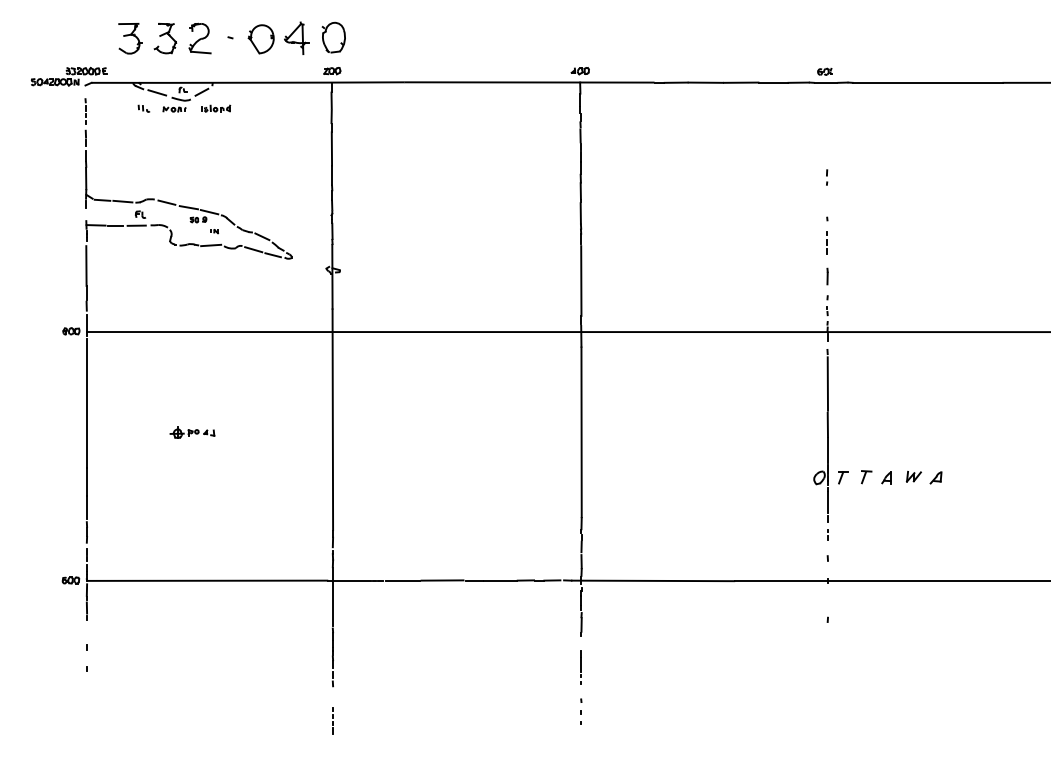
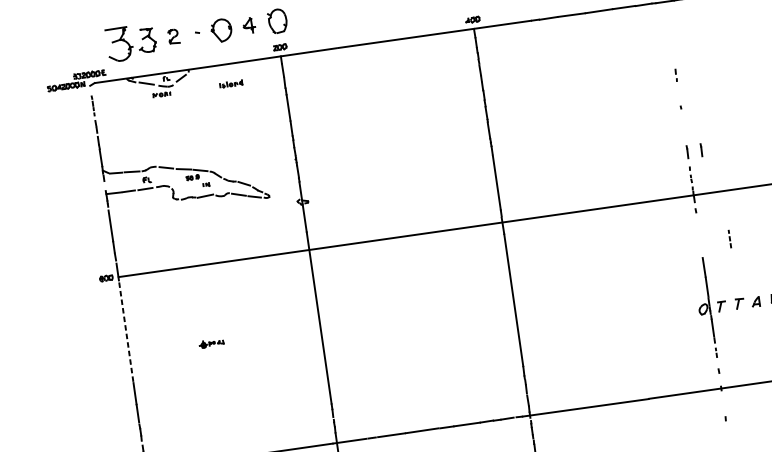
part: (296, 37) -> (248, 25), size x0.6
part: (130, 38) -> (119, 44), size x1.4
part: (199, 38) -> (173, 36), size x0.6
part: (143, 108) -> (137, 97), removed
part: (216, 108) -> (231, 83), moved
line: (826, 242) -> (729, 238), moved
line: (845, 276) -> (701, 150), added
line: (827, 383) -> (699, 235), removed
line: (86, 403) -> (126, 332), solid -> dashed
part: (192, 432) -> (211, 343), size x0.7

